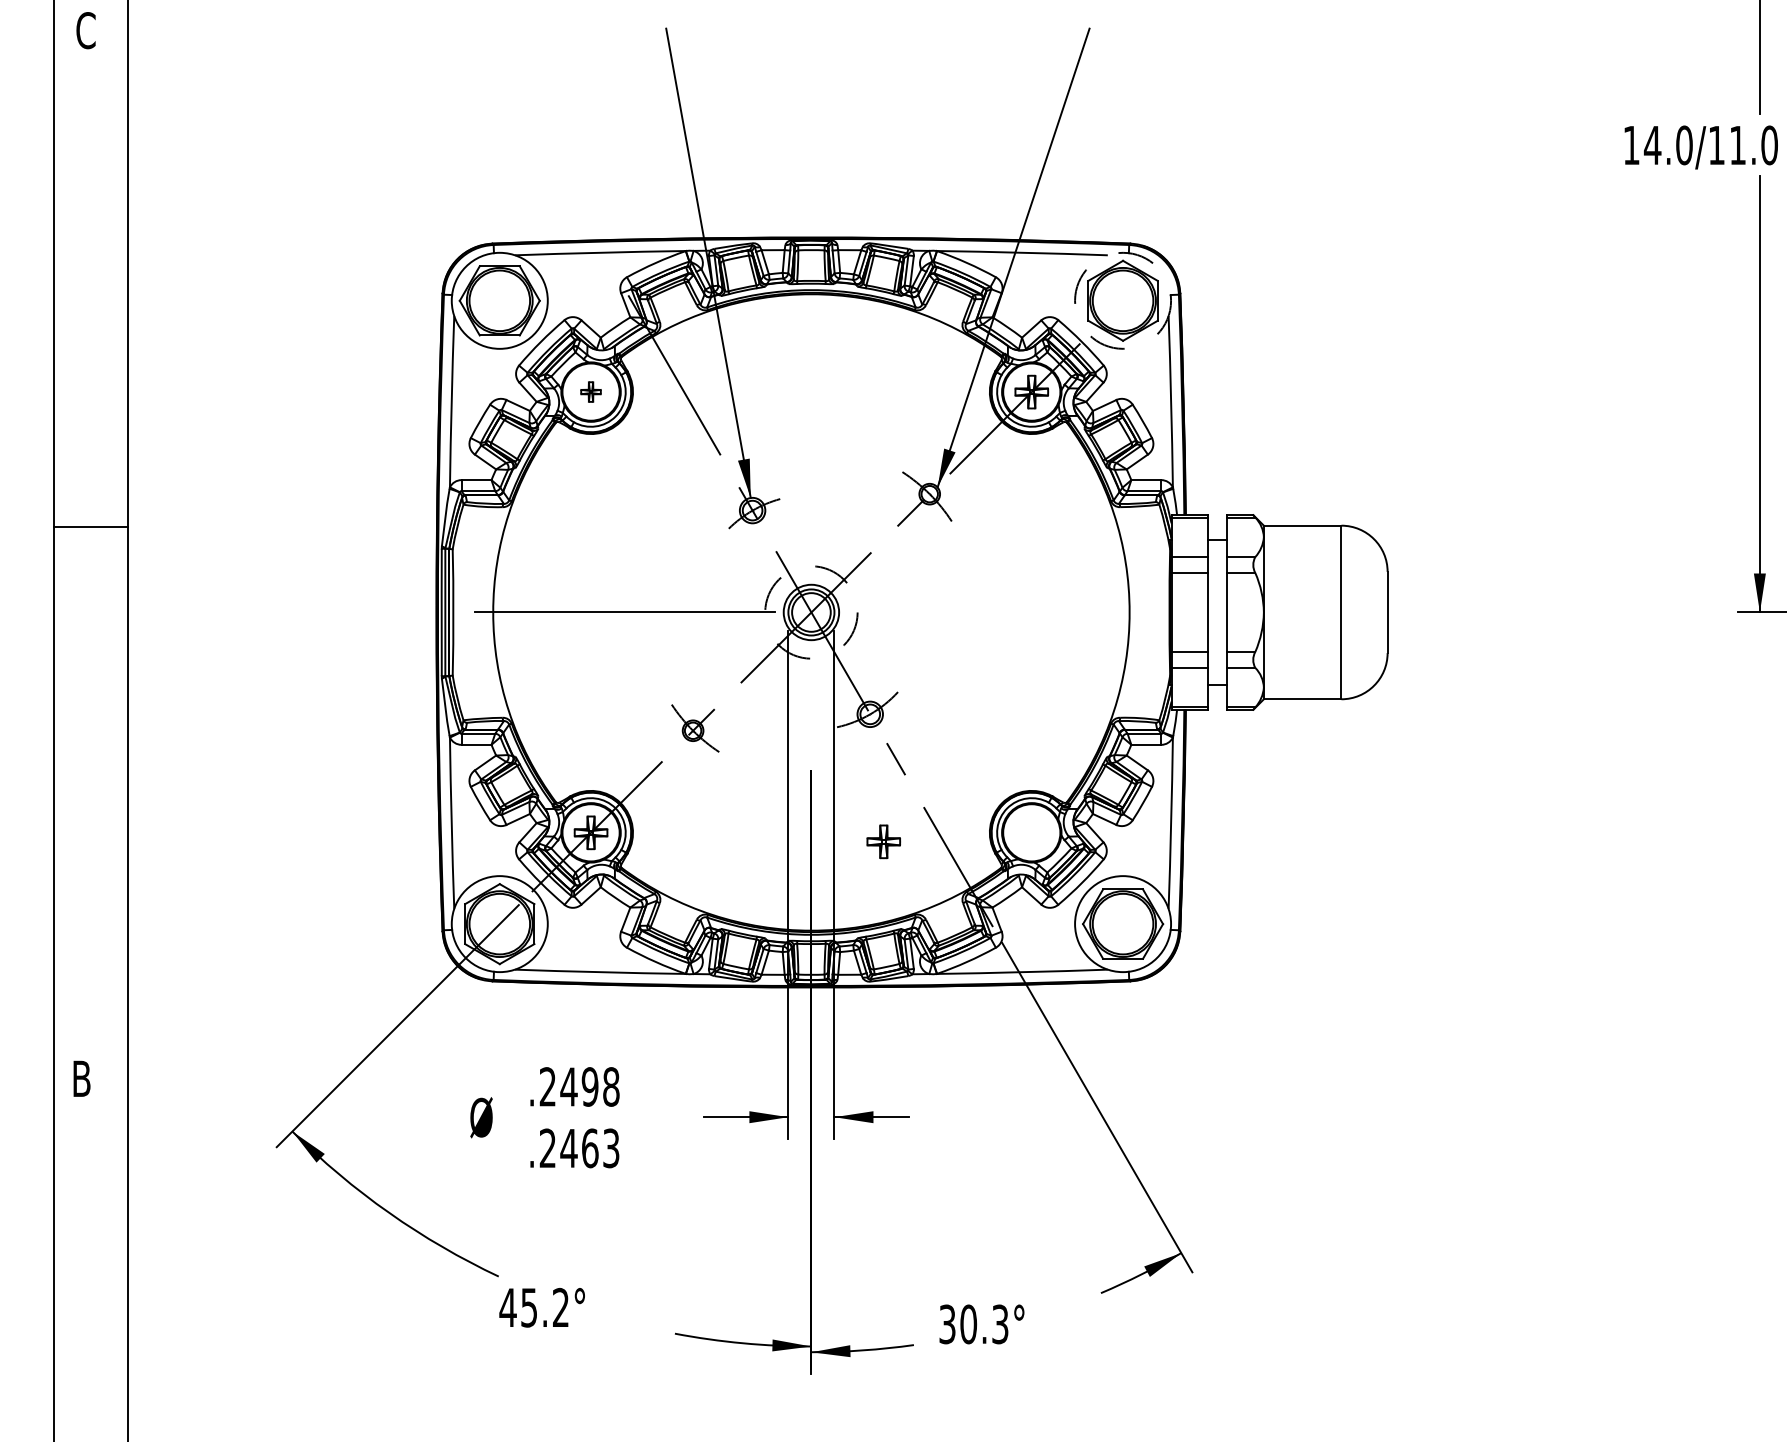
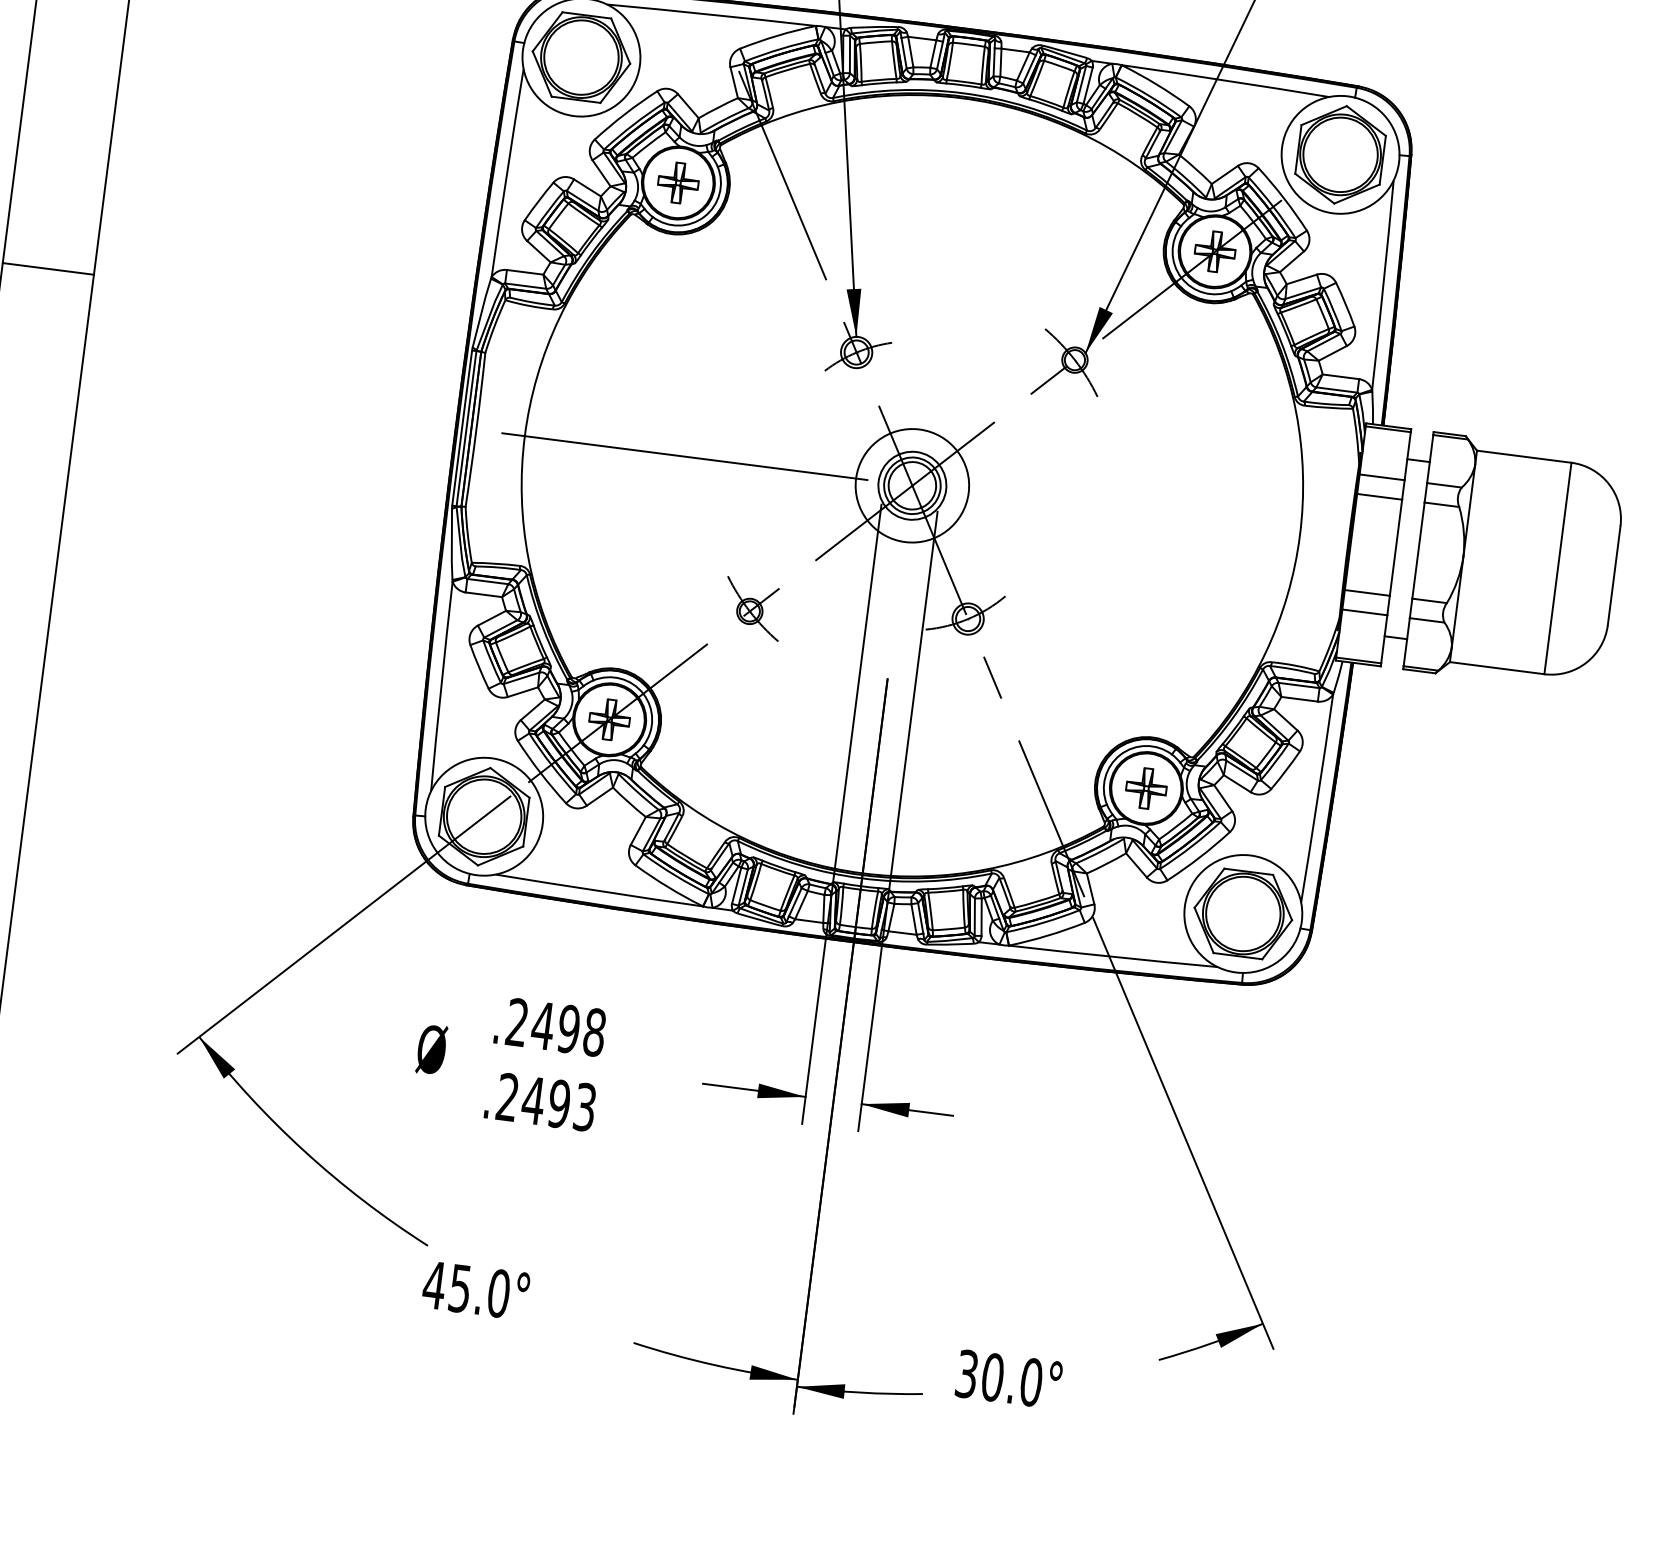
circle: (1123, 300) -> (1341, 154), dashed -> solid
part: (590, 391) -> (677, 182), size x1.67
circle: (811, 612) -> (912, 485), dashed -> solid
part: (883, 841) -> (1146, 788), moved
text: (589, 1148) -> (558, 1104), .2463 -> .2493
text: (560, 1307) -> (498, 1293), 45.2° -> 45.0°
text: (1000, 1324) -> (1031, 1382), 30.3° -> 30.0°

